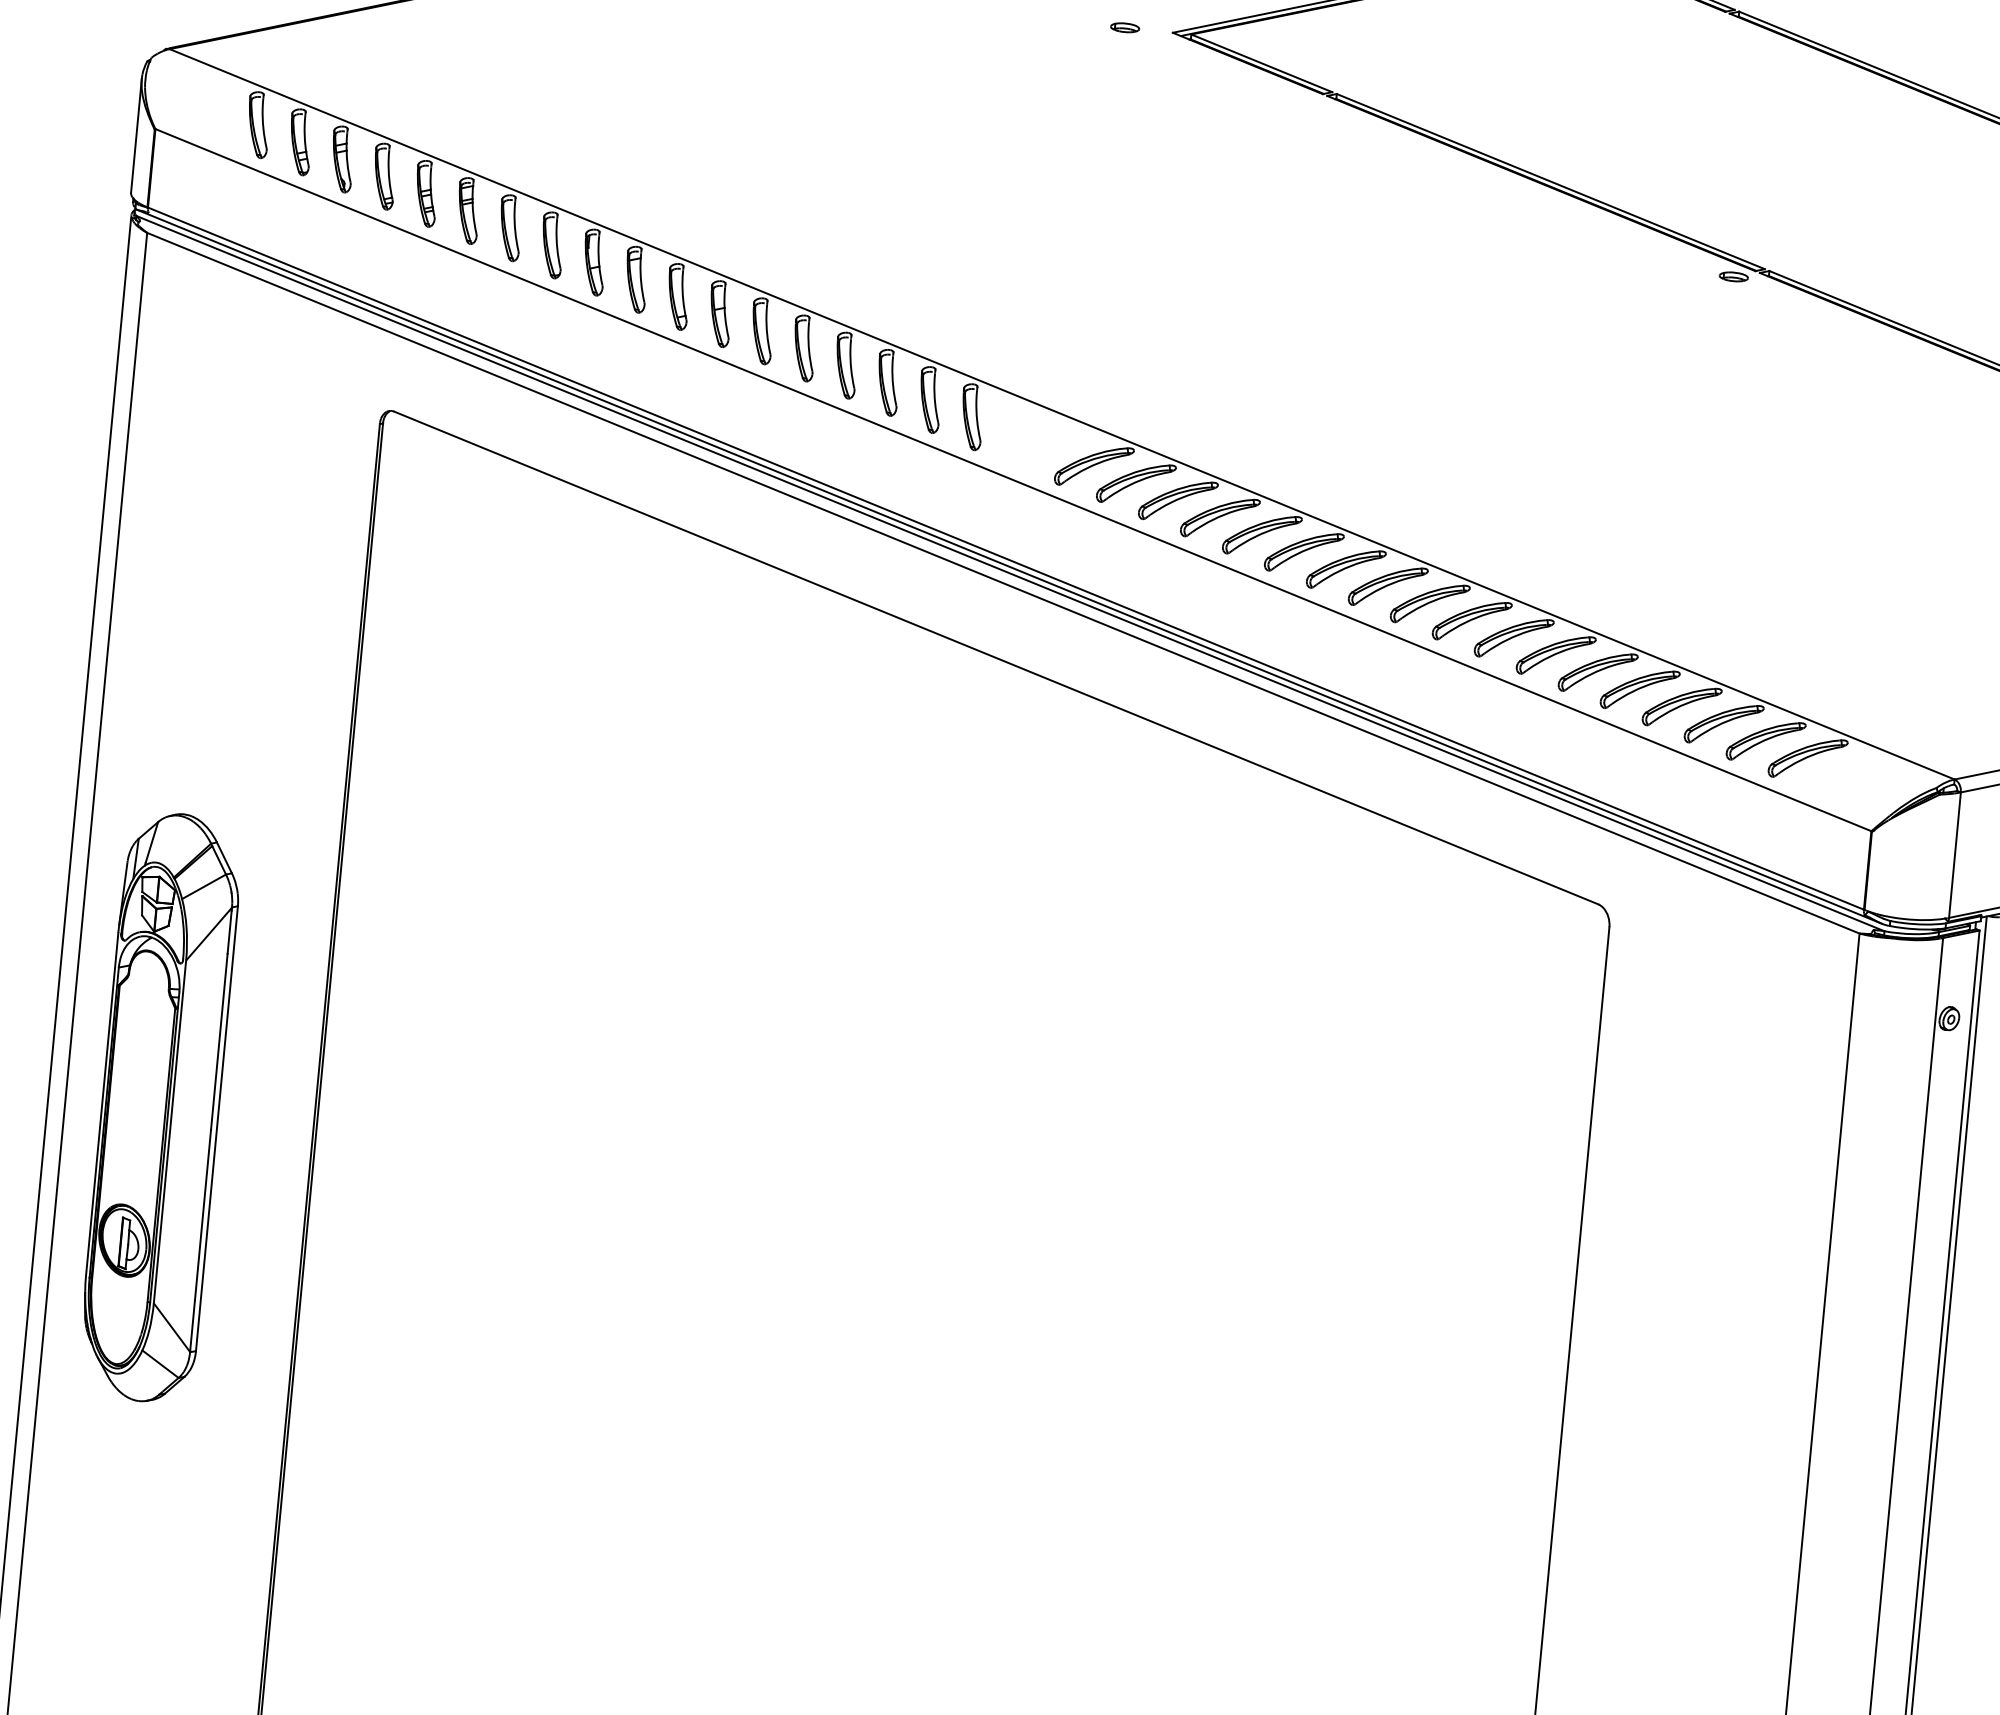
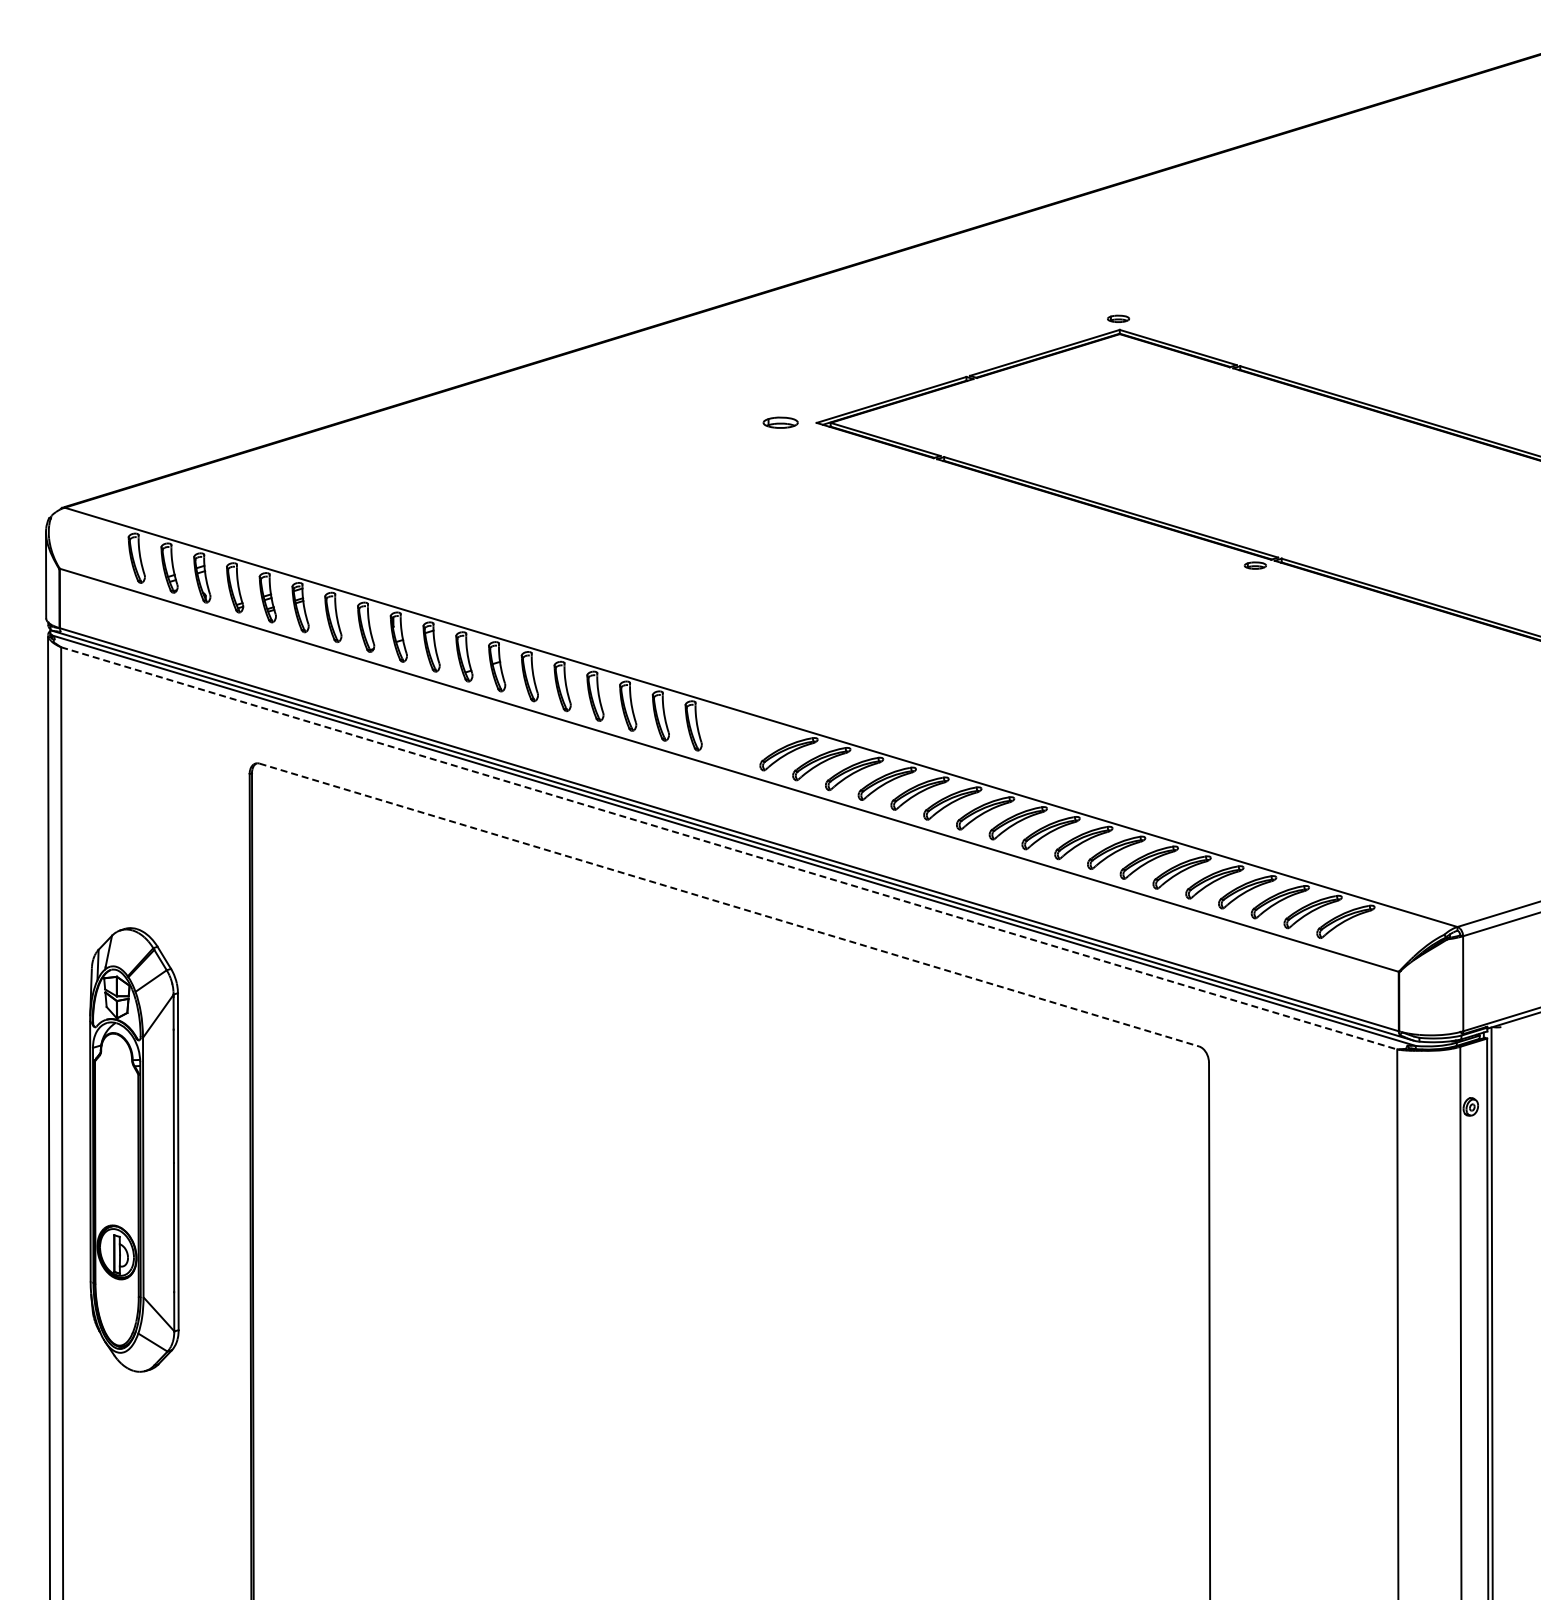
part: (1123, 27) -> (779, 422), size x1.6
line: (1003, 583) -> (729, 848), solid -> dashed
line: (996, 658) -> (729, 905), solid -> dashed
part: (160, 1107) -> (134, 1149), moved

